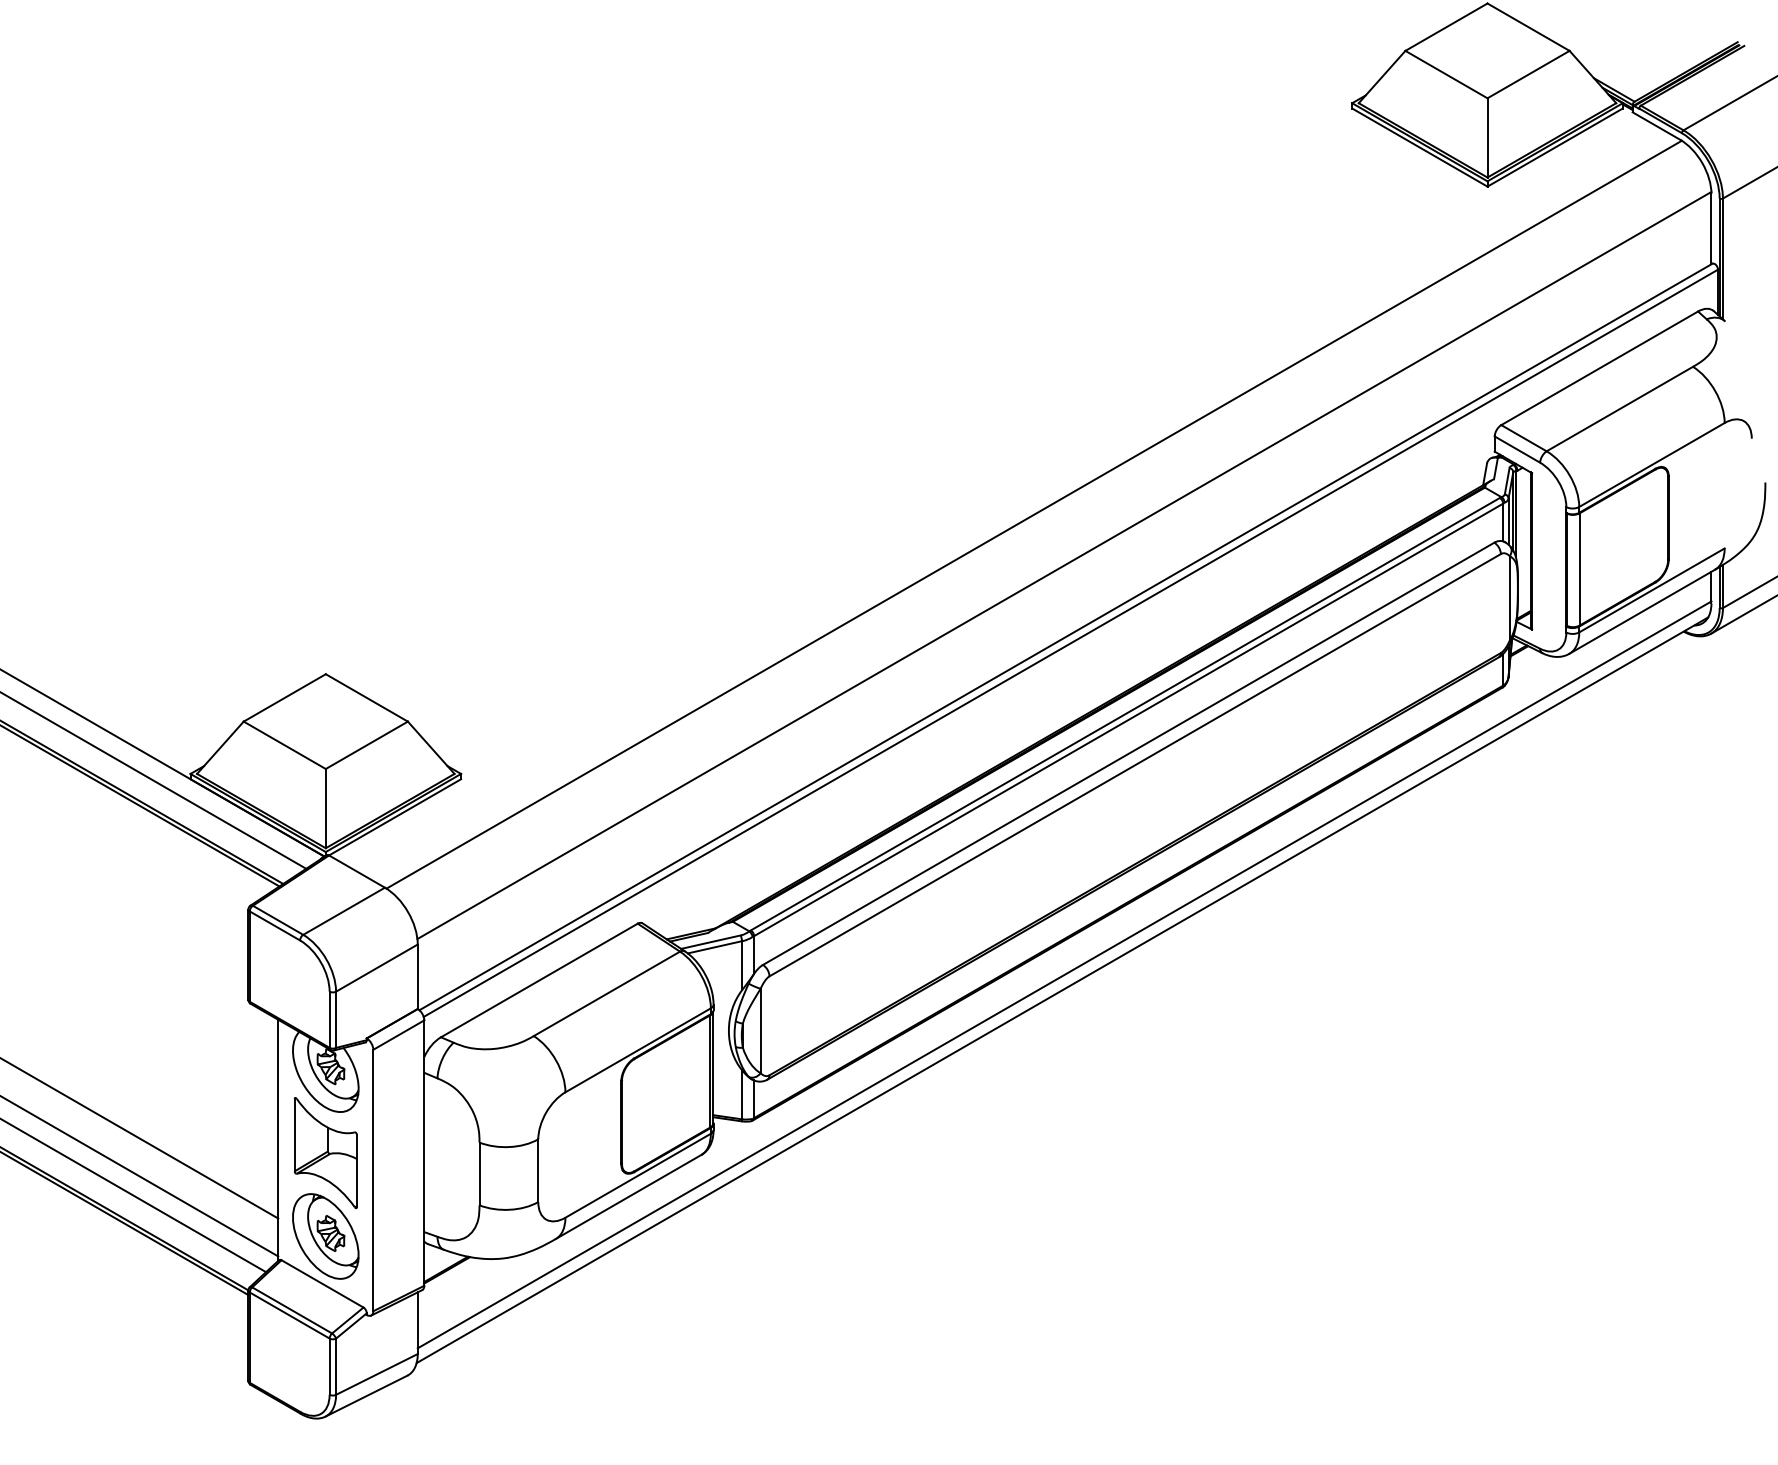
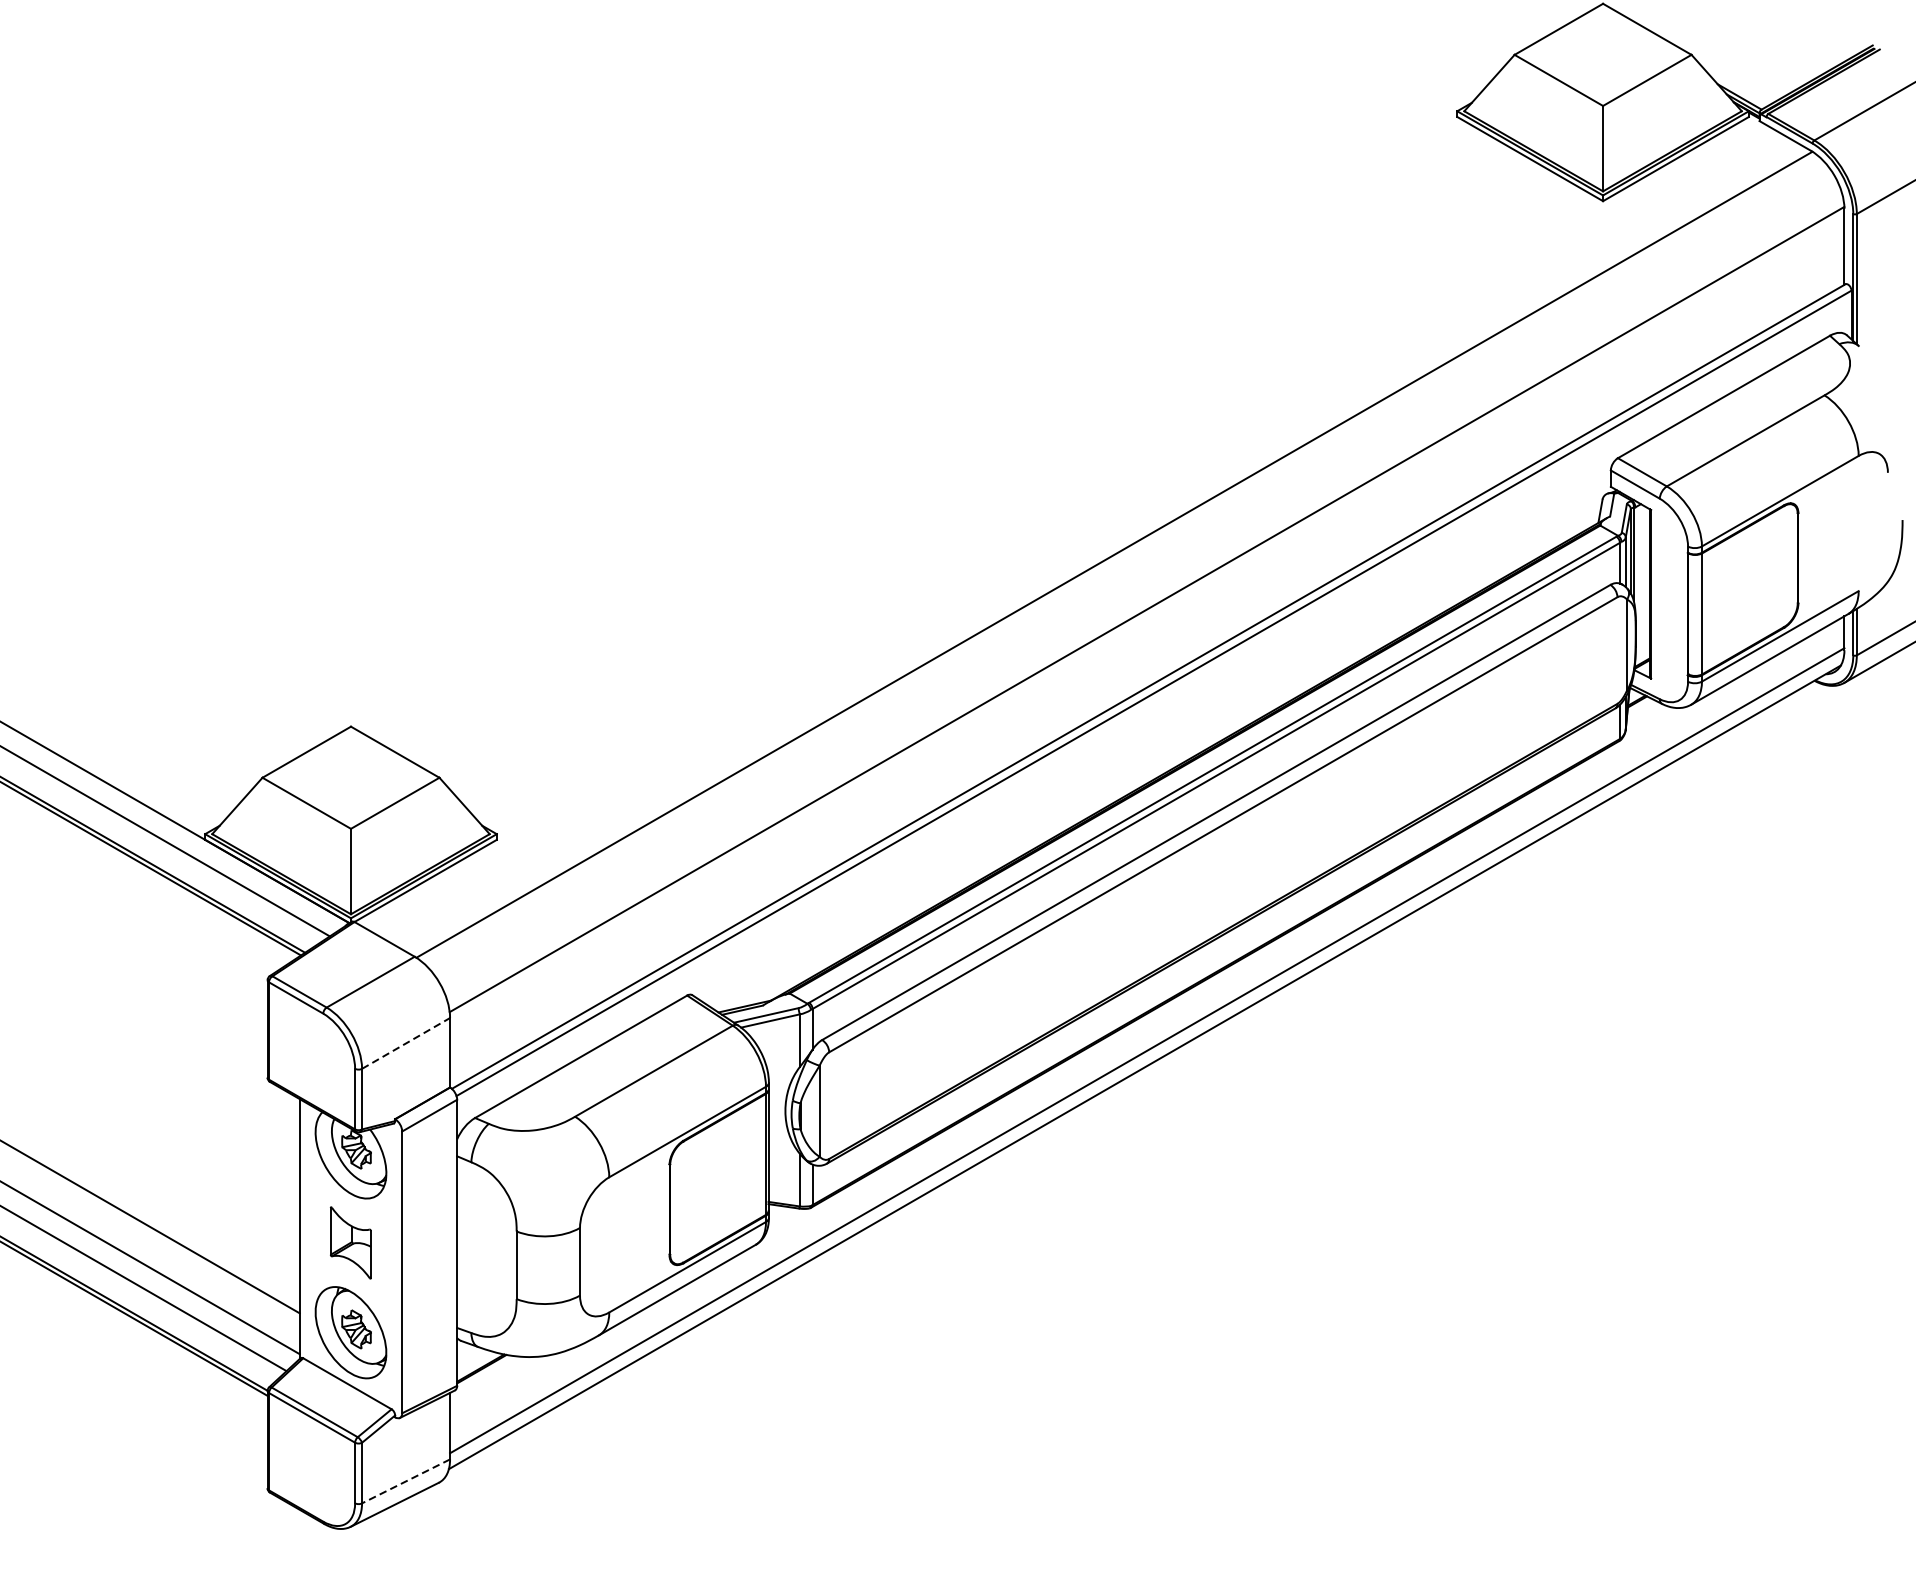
line: (377, 967) -> (406, 1042), solid -> dashed
part: (325, 1153) -> (350, 1243), size x0.6
line: (376, 1374) -> (405, 1481), solid -> dashed

